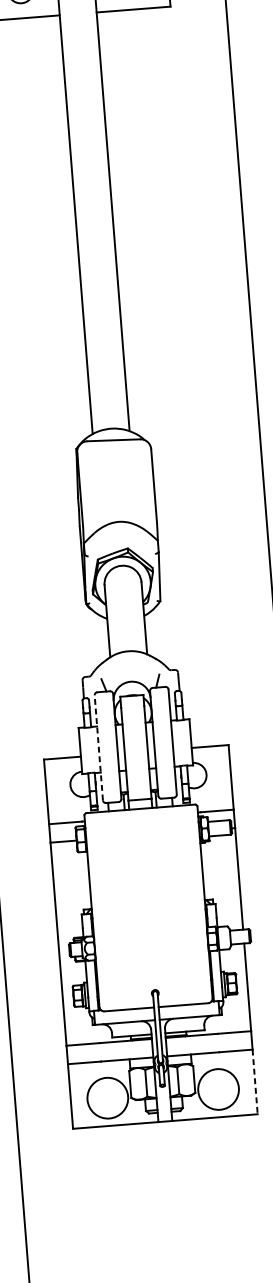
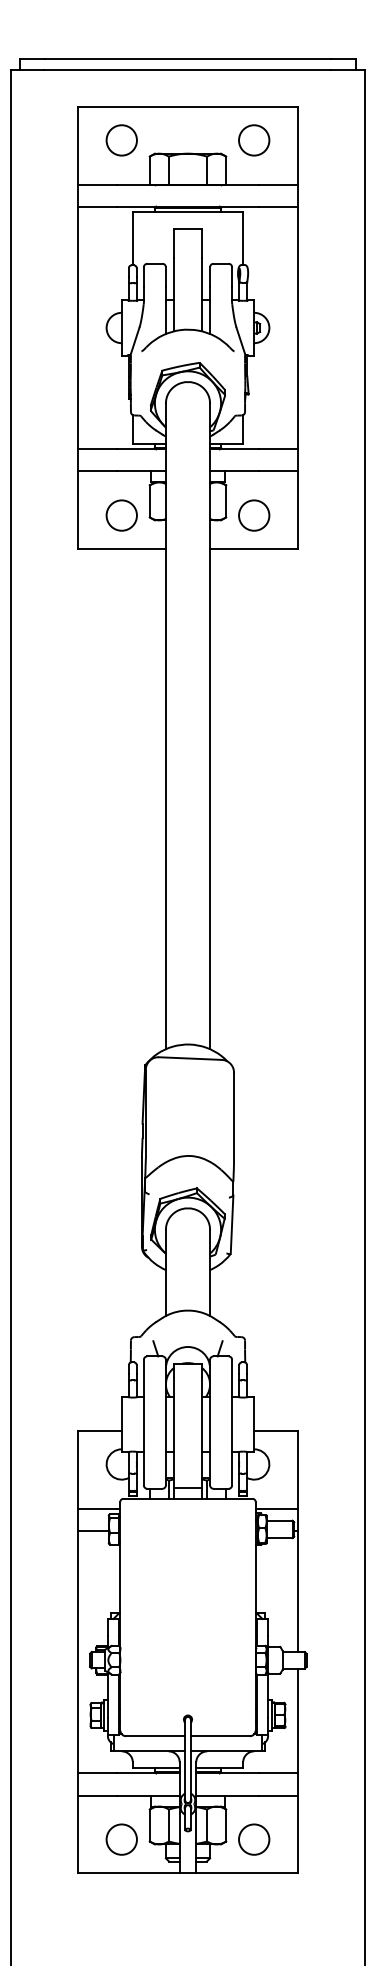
line: (98, 747) -> (143, 1422), dashed -> solid
line: (255, 1082) -> (298, 1834), dashed -> solid
circle: (218, 1089) -> (254, 1839), size x0.62
circle: (107, 1098) -> (121, 1839), size x0.62

